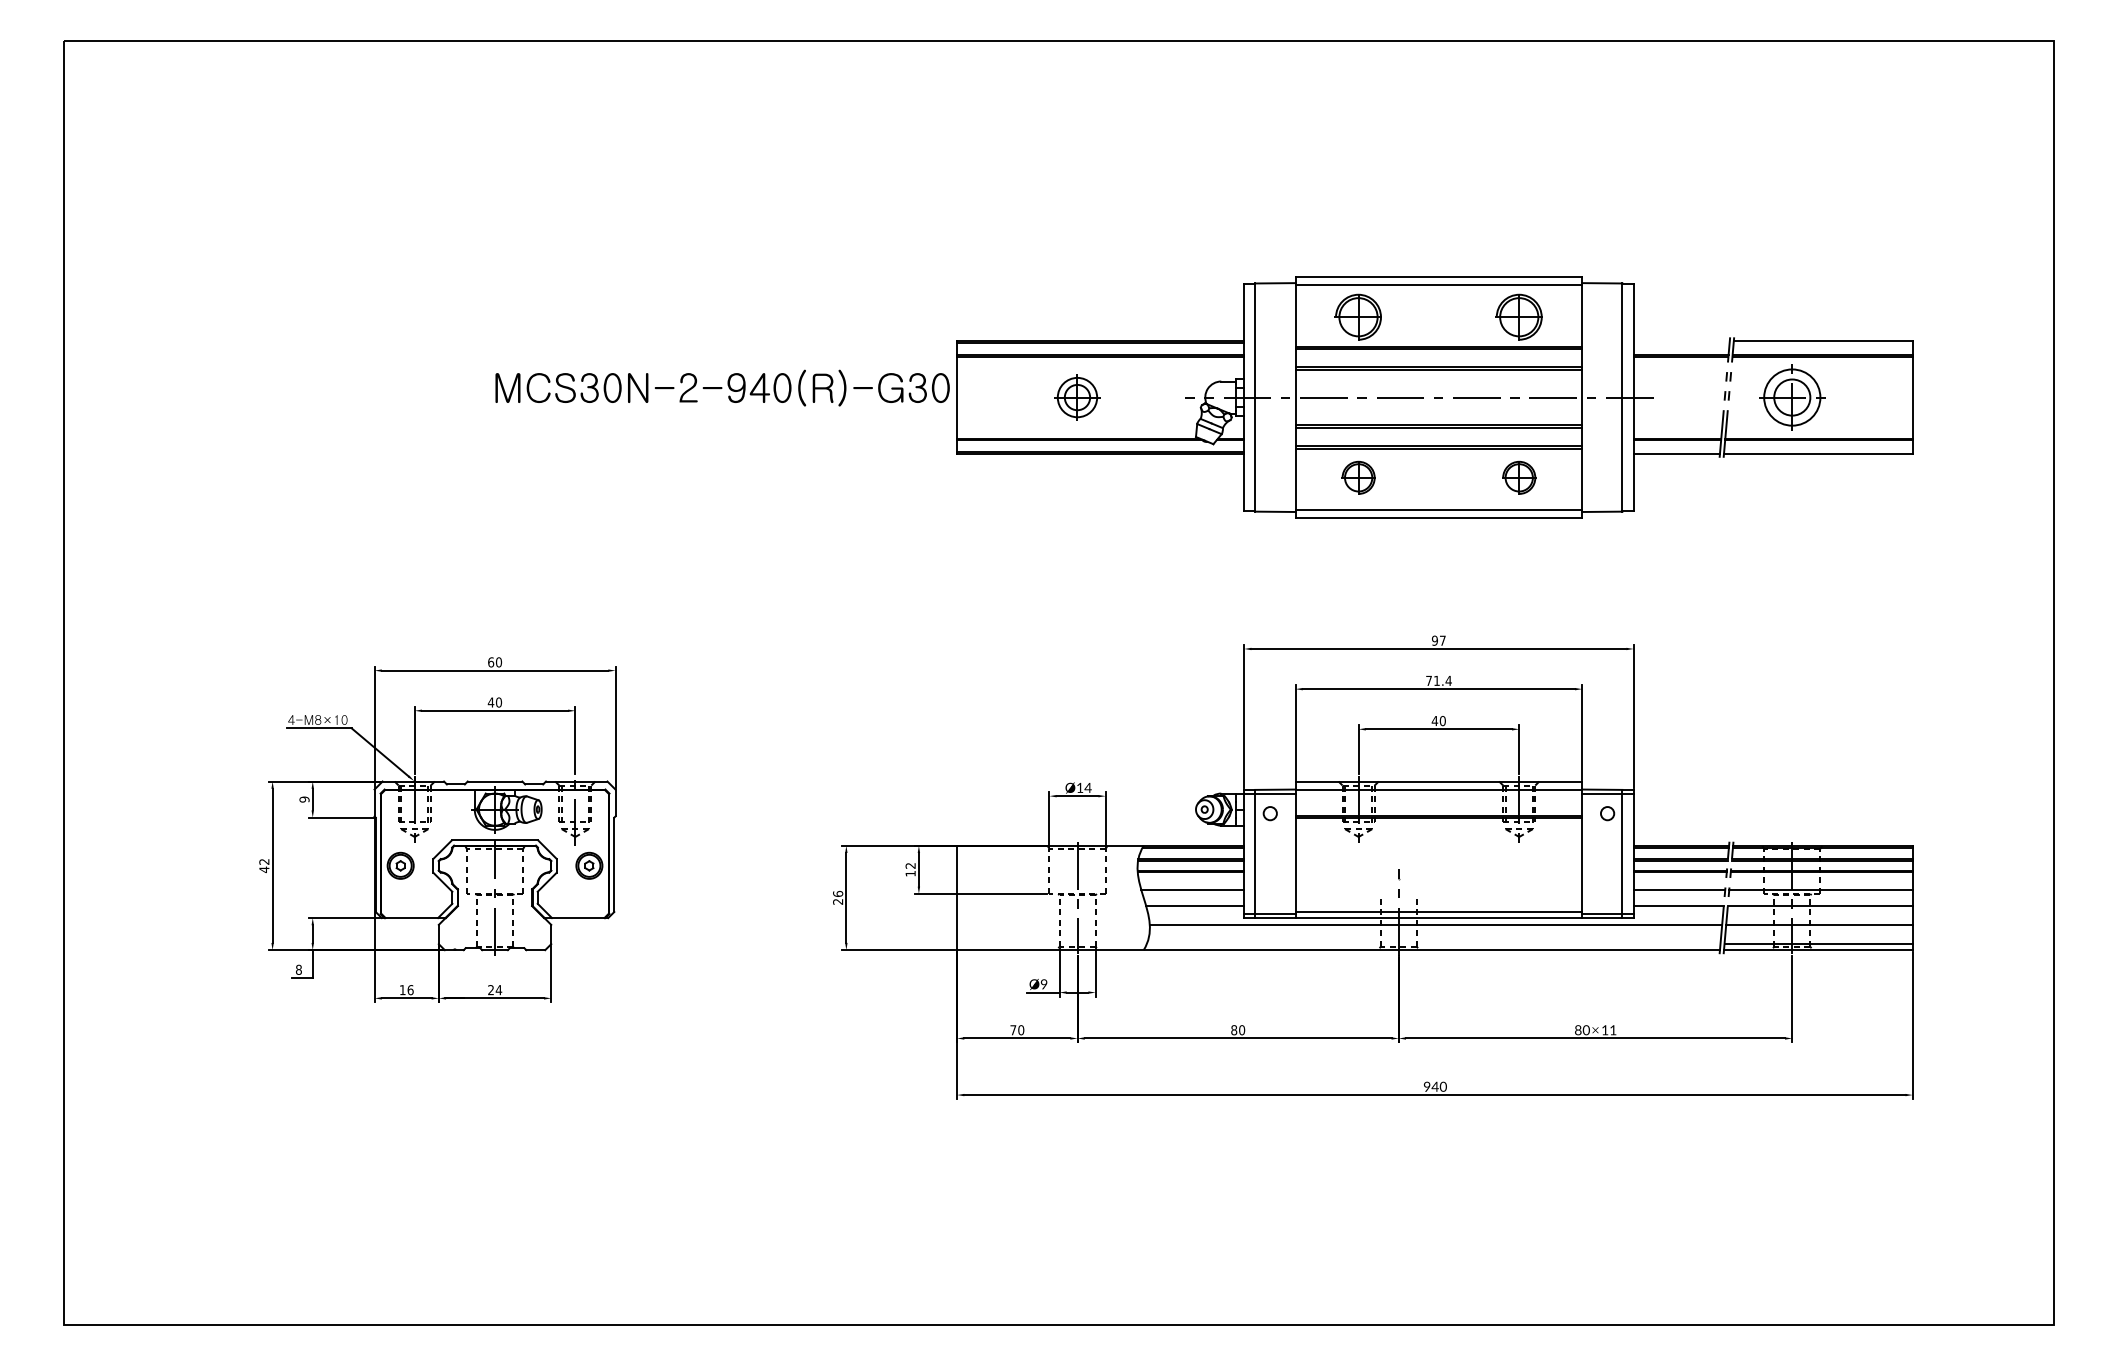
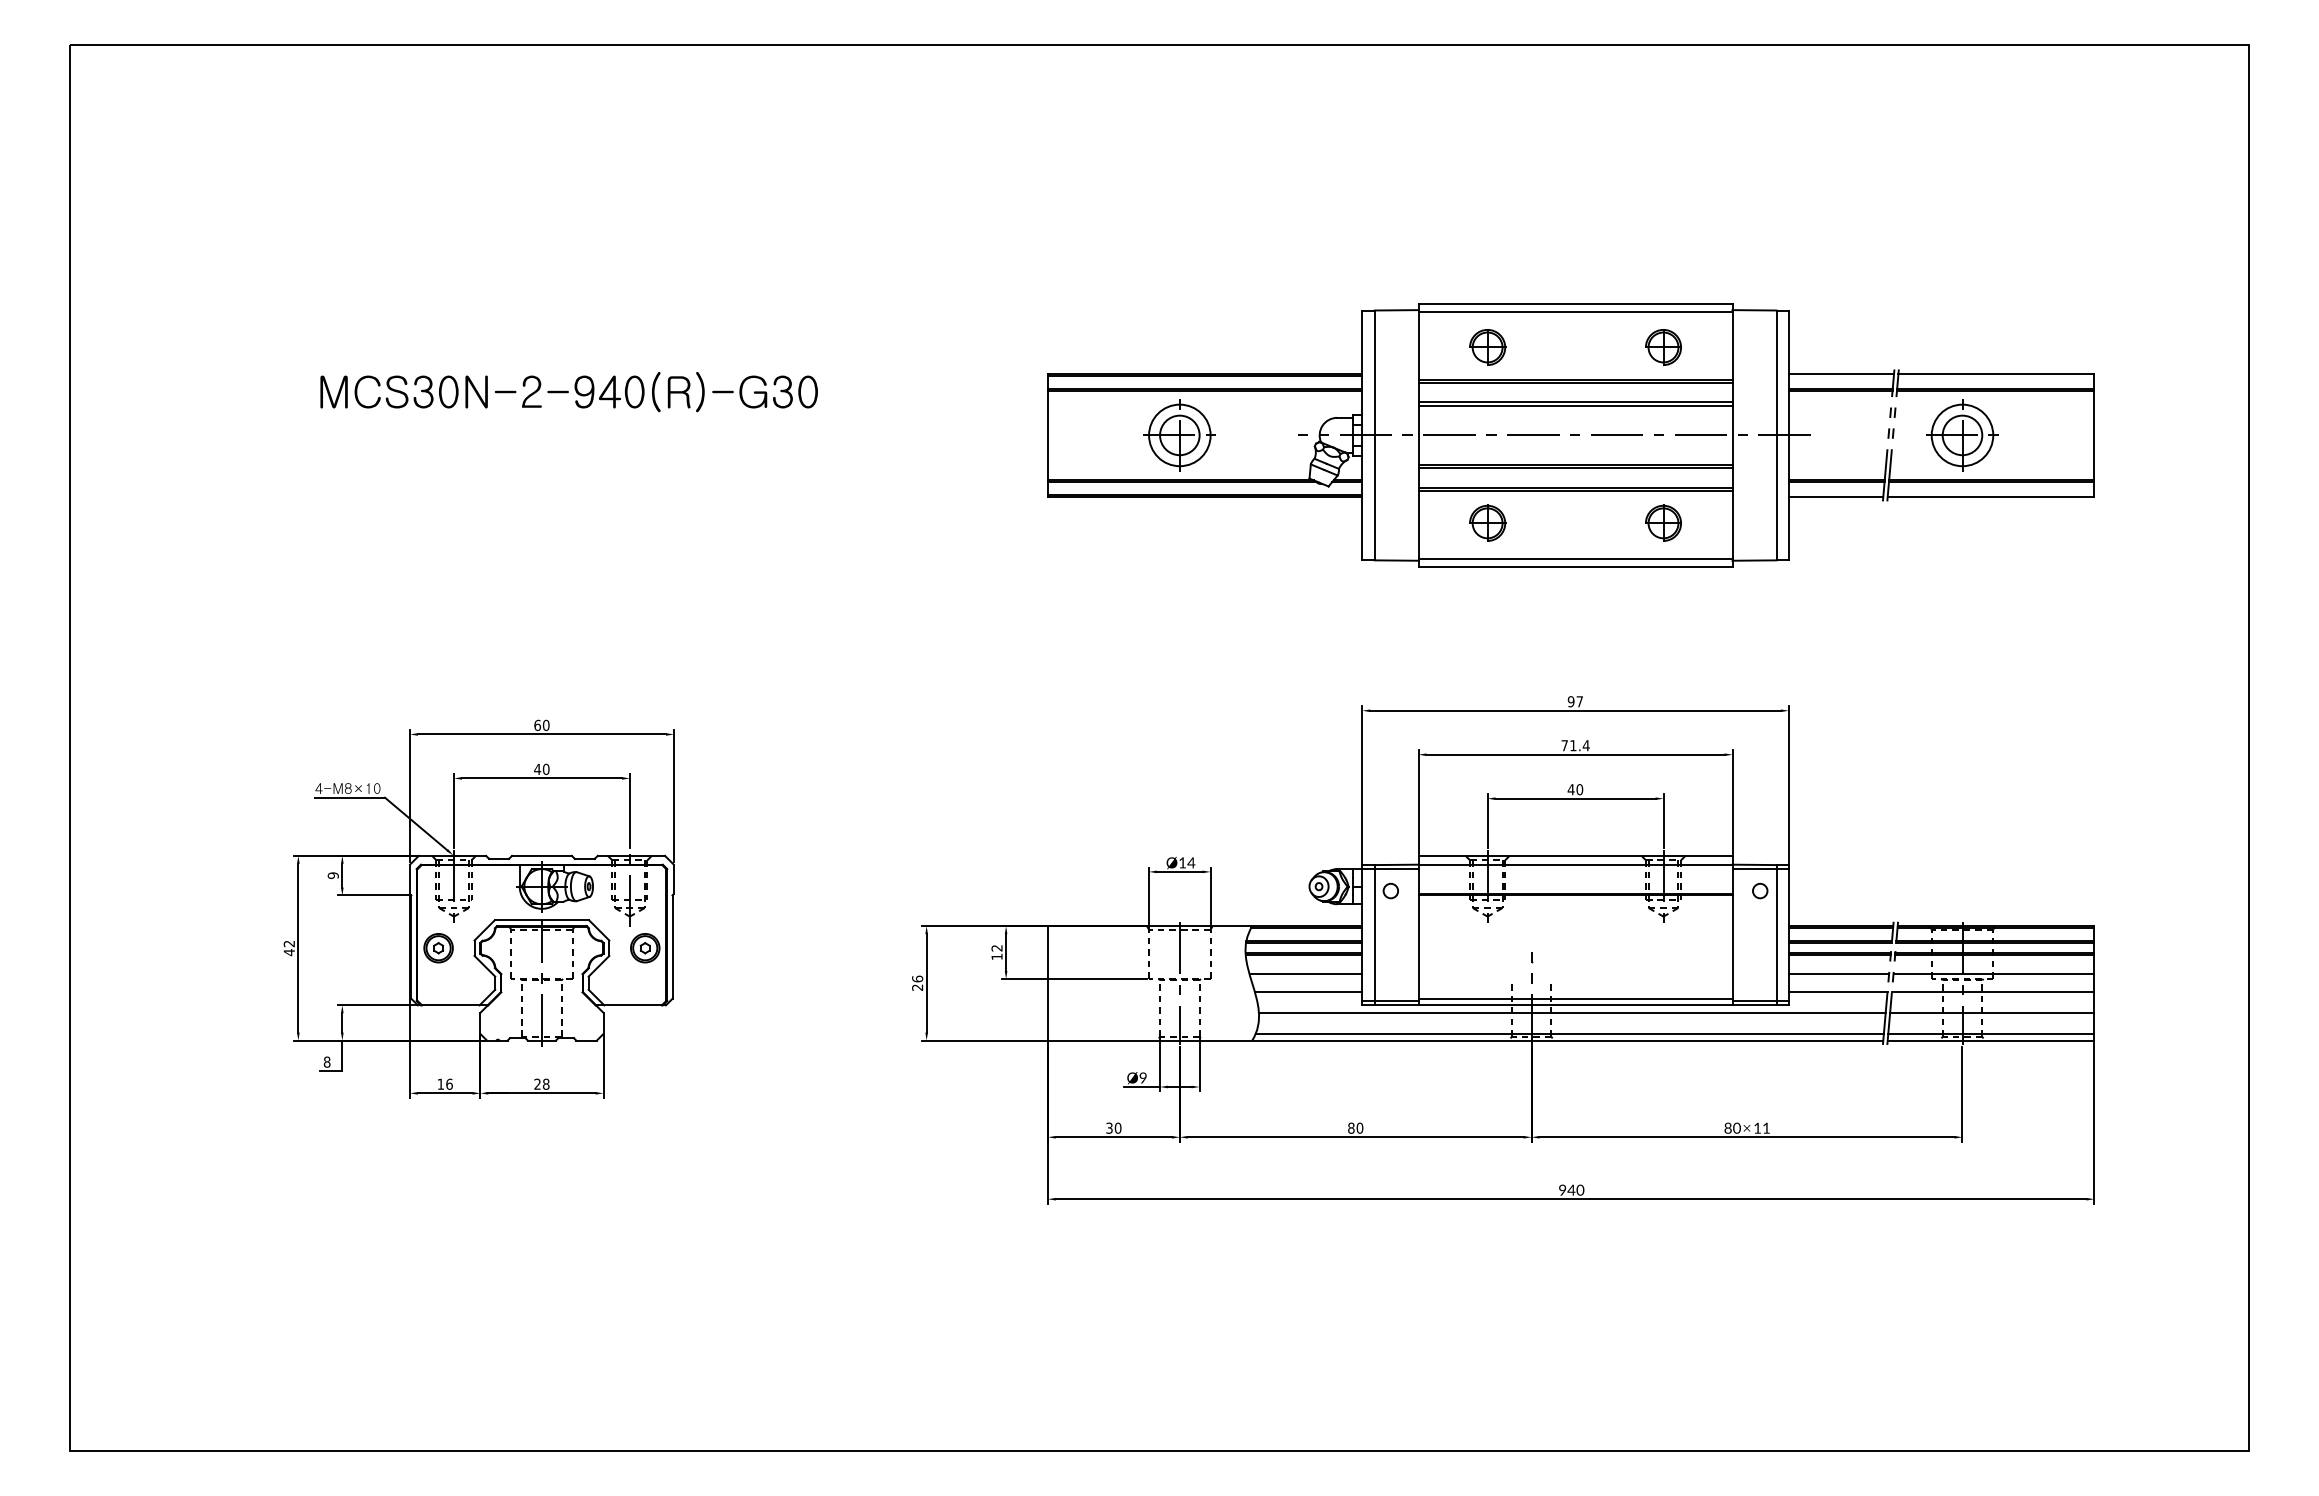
part: (1358, 317) -> (1487, 347), size x0.71
part: (1519, 317) -> (1663, 347), size x0.71
line: (1681, 341) -> (1841, 373), added
text: (722, 388) -> (568, 392), moved
part: (1077, 397) -> (1179, 435), size x1.43
line: (1433, 943) -> (1569, 1033), added
text: (498, 989) -> (545, 1083), 24 -> 28
text: (1013, 1029) -> (1109, 1127), 70 -> 30

